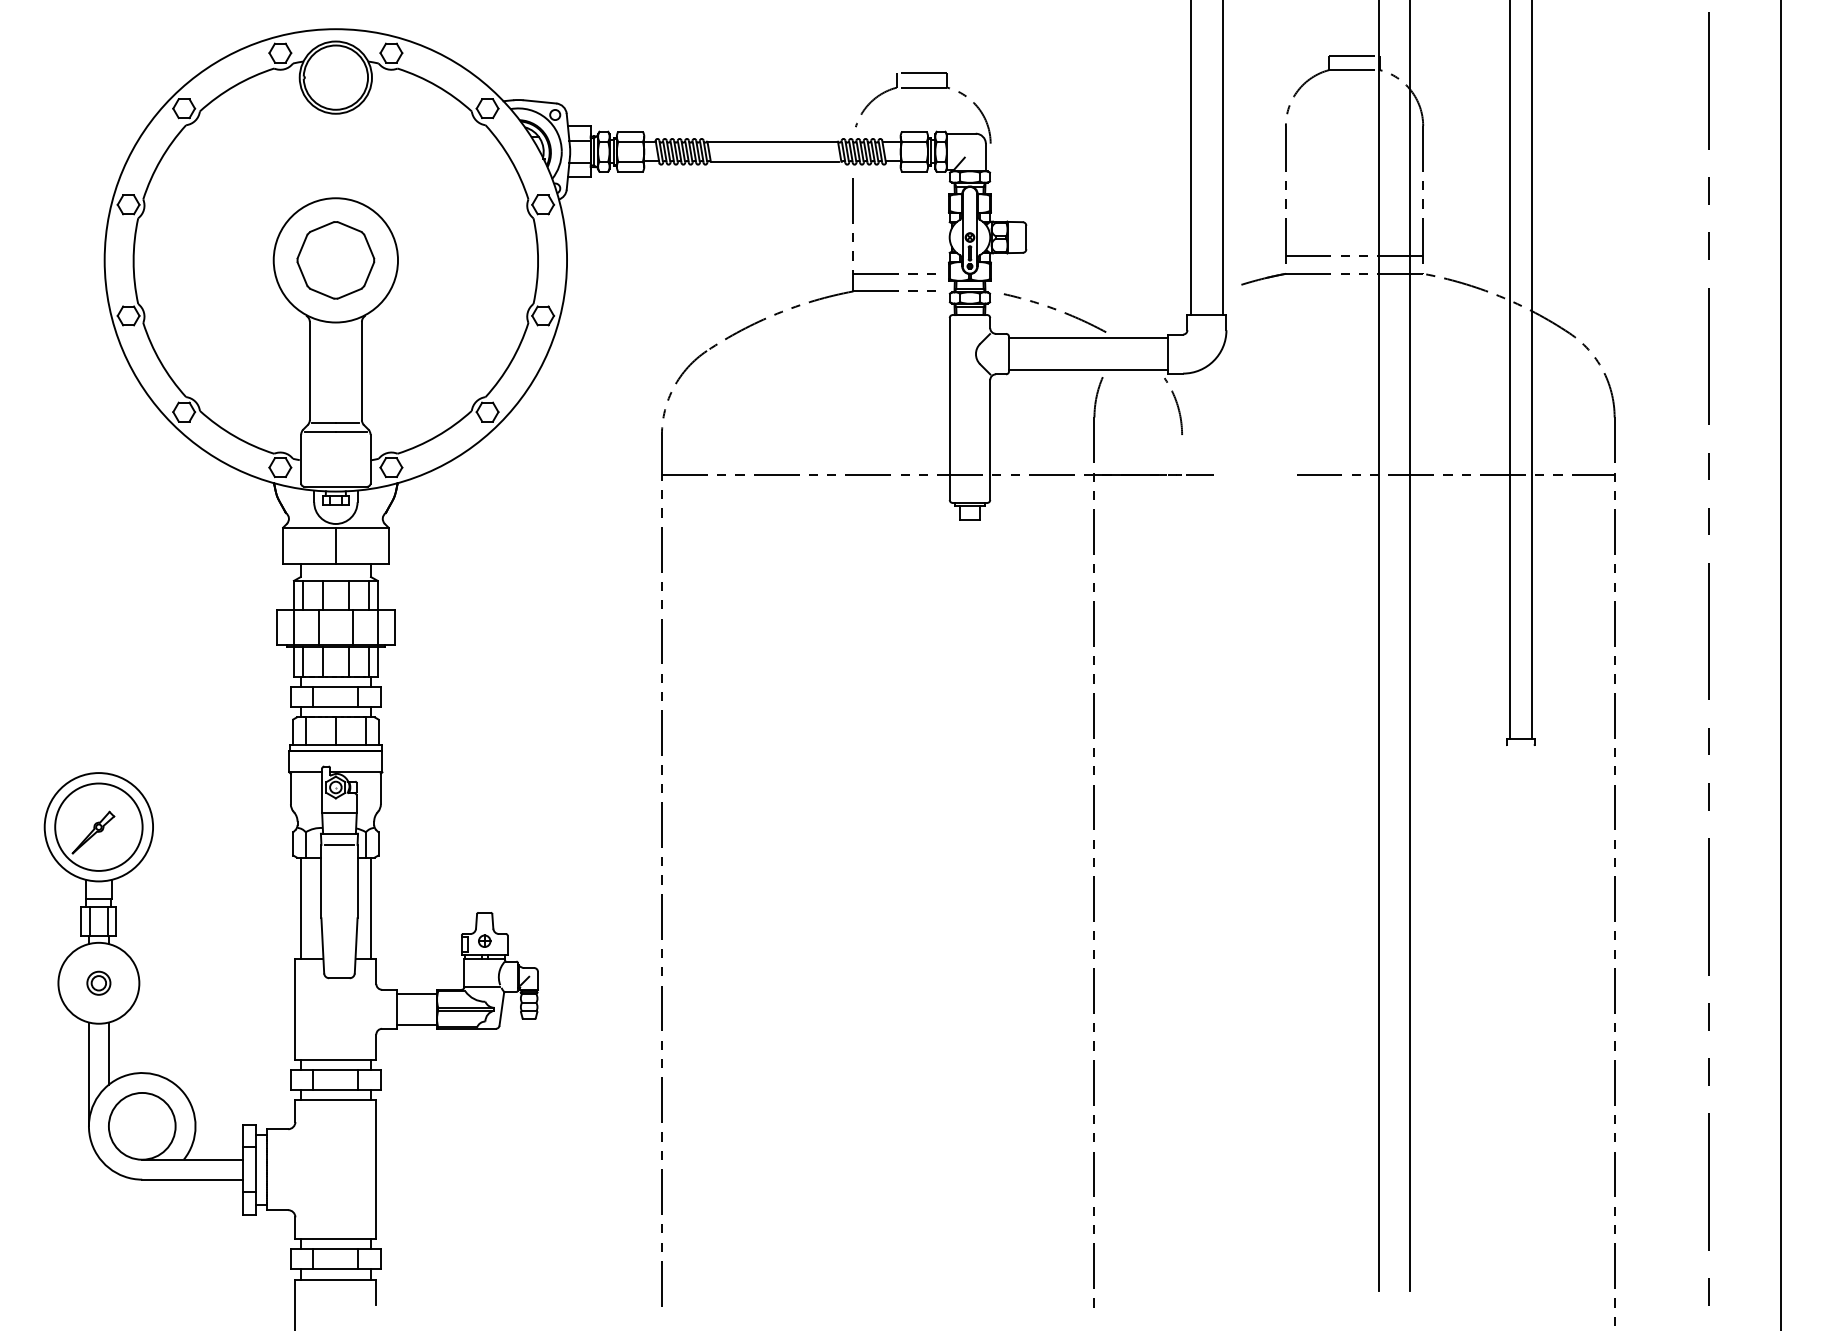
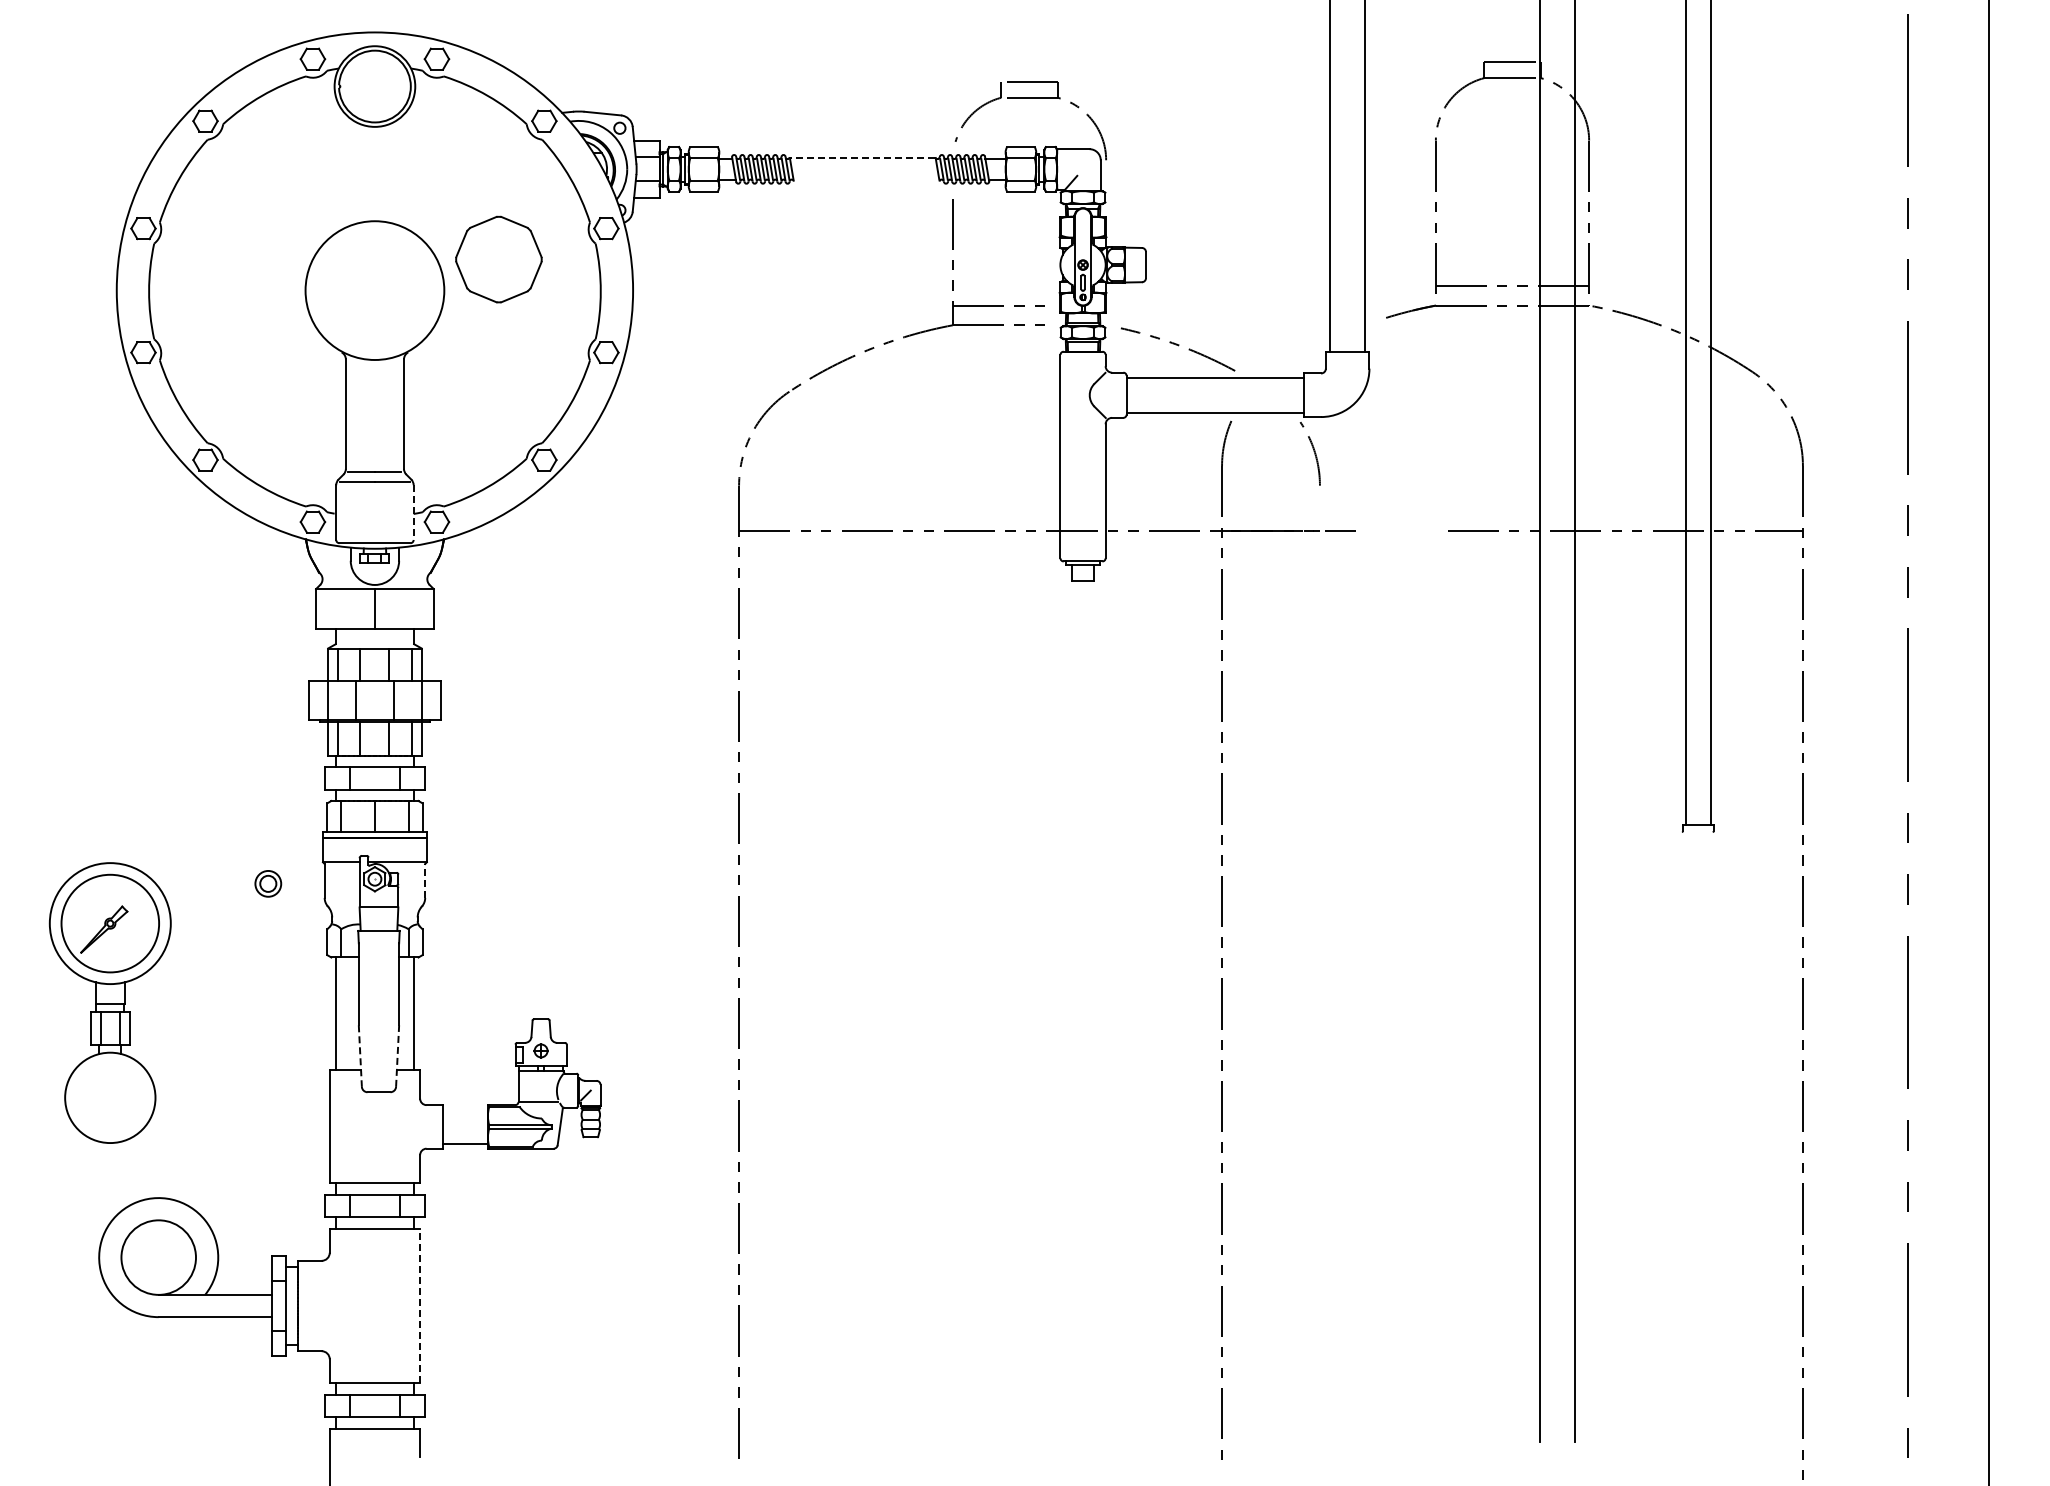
line: (771, 142) -> (861, 158), solid -> dashed
line: (775, 161) -> (865, 180), removed
part: (335, 260) -> (498, 259), moved
line: (370, 459) -> (413, 513), solid -> dashed
line: (381, 788) -> (425, 880), solid -> dashed
line: (339, 845) -> (378, 943), removed
line: (322, 946) -> (360, 1056), solid -> dashed
line: (356, 946) -> (397, 1056), solid -> dashed
part: (99, 982) -> (268, 883), moved
line: (416, 993) -> (464, 1109), removed
line: (108, 1053) -> (121, 1176), removed
line: (89, 1074) -> (99, 1199), removed
line: (376, 1169) -> (420, 1305), solid -> dashed

